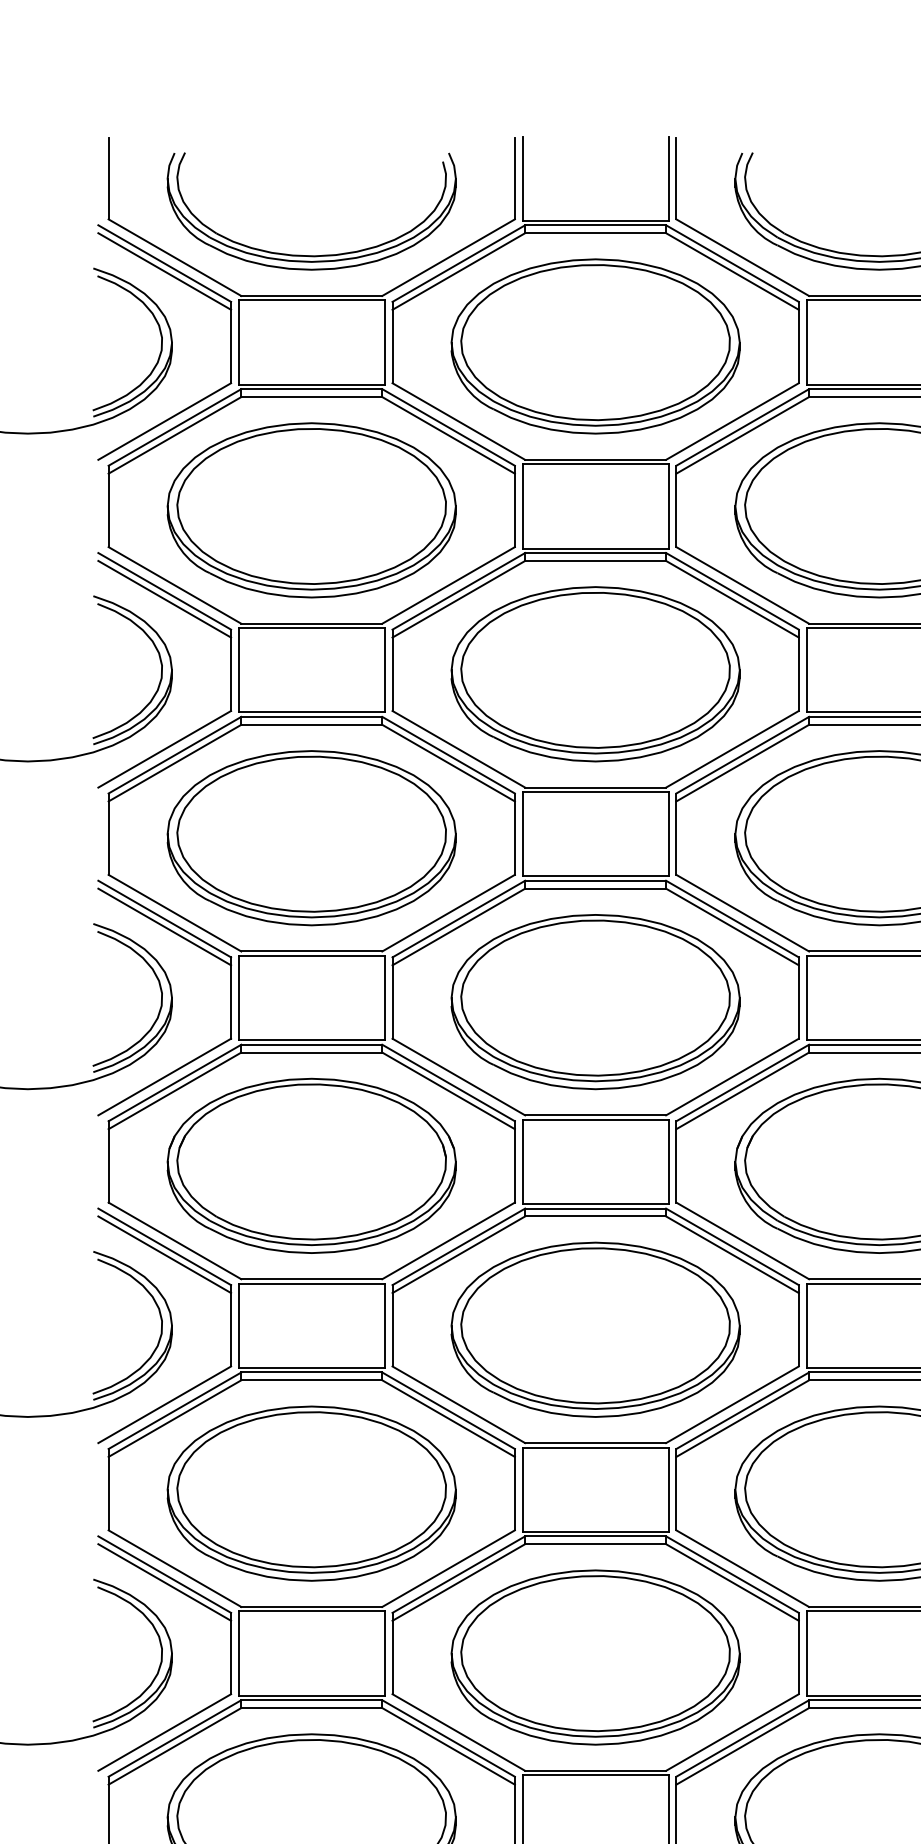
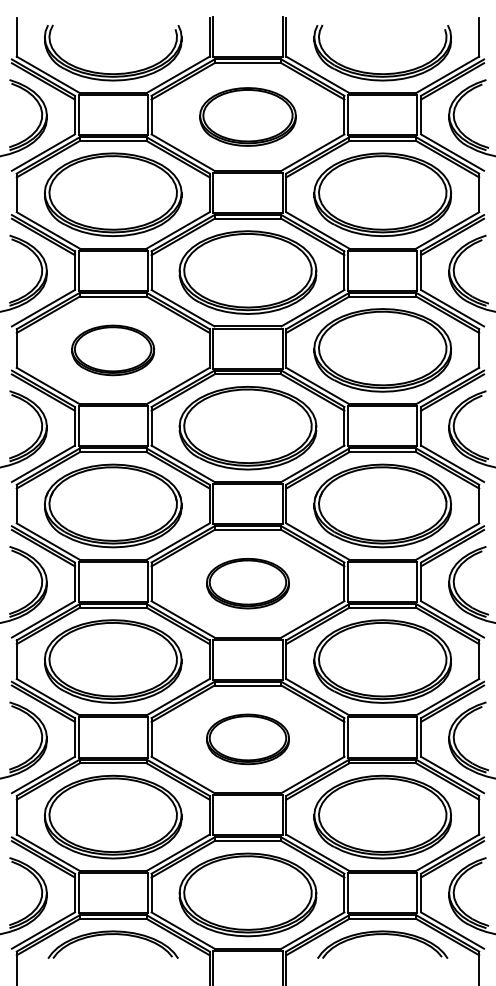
part: (594, 345) -> (247, 116), size x0.7
part: (310, 838) -> (112, 350), size x0.6
part: (594, 1329) -> (247, 583), size x0.6
part: (594, 1657) -> (247, 739), size x0.6

